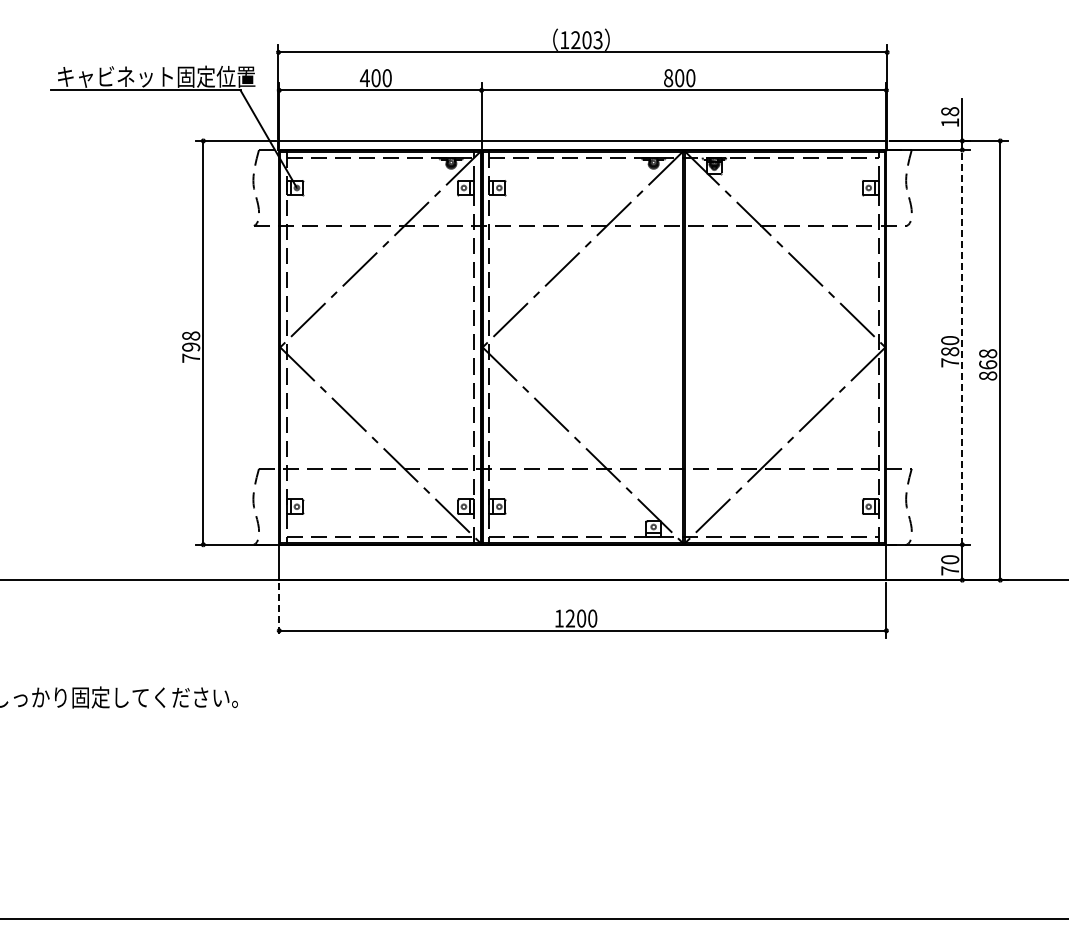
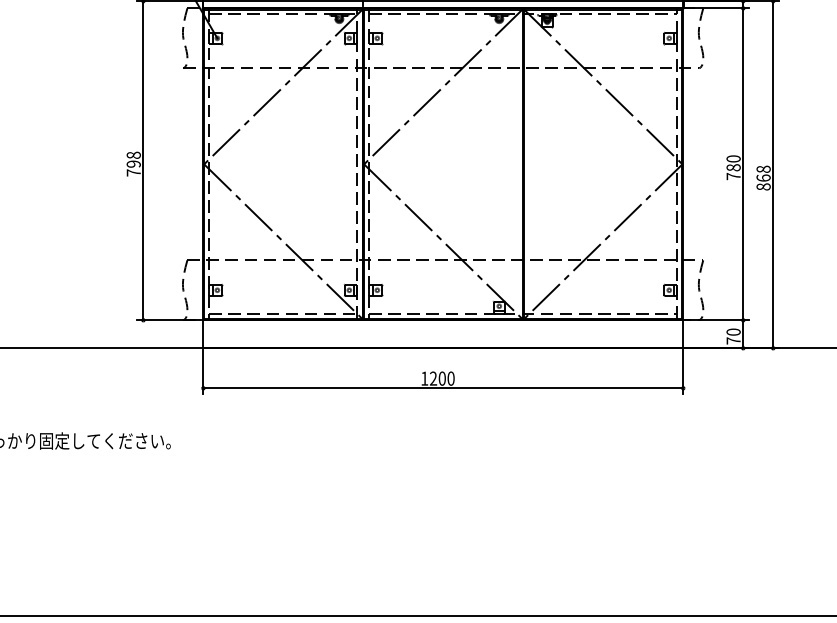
line: (962, 346) -> (743, 163), dashed -> solid
line: (279, 610) -> (203, 372), dashed -> solid

